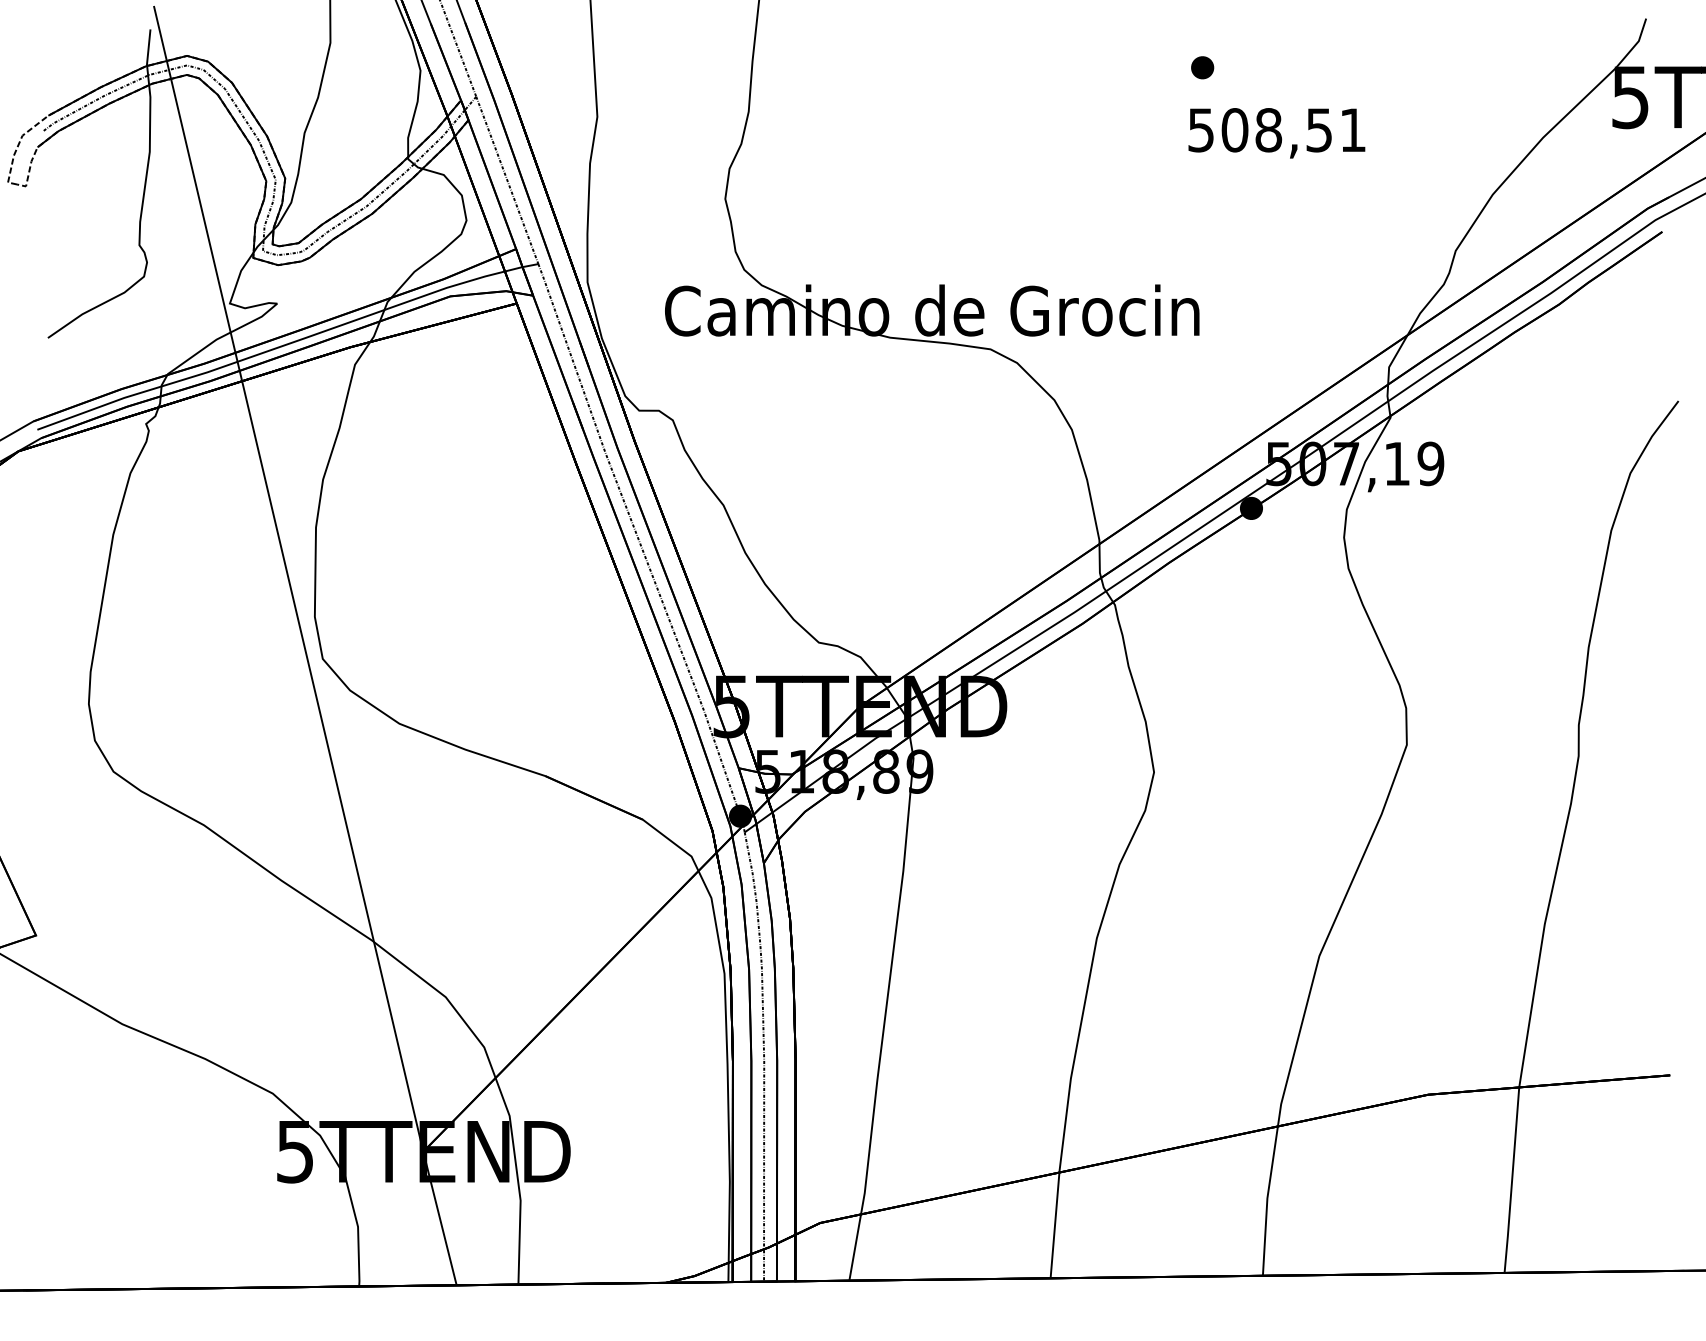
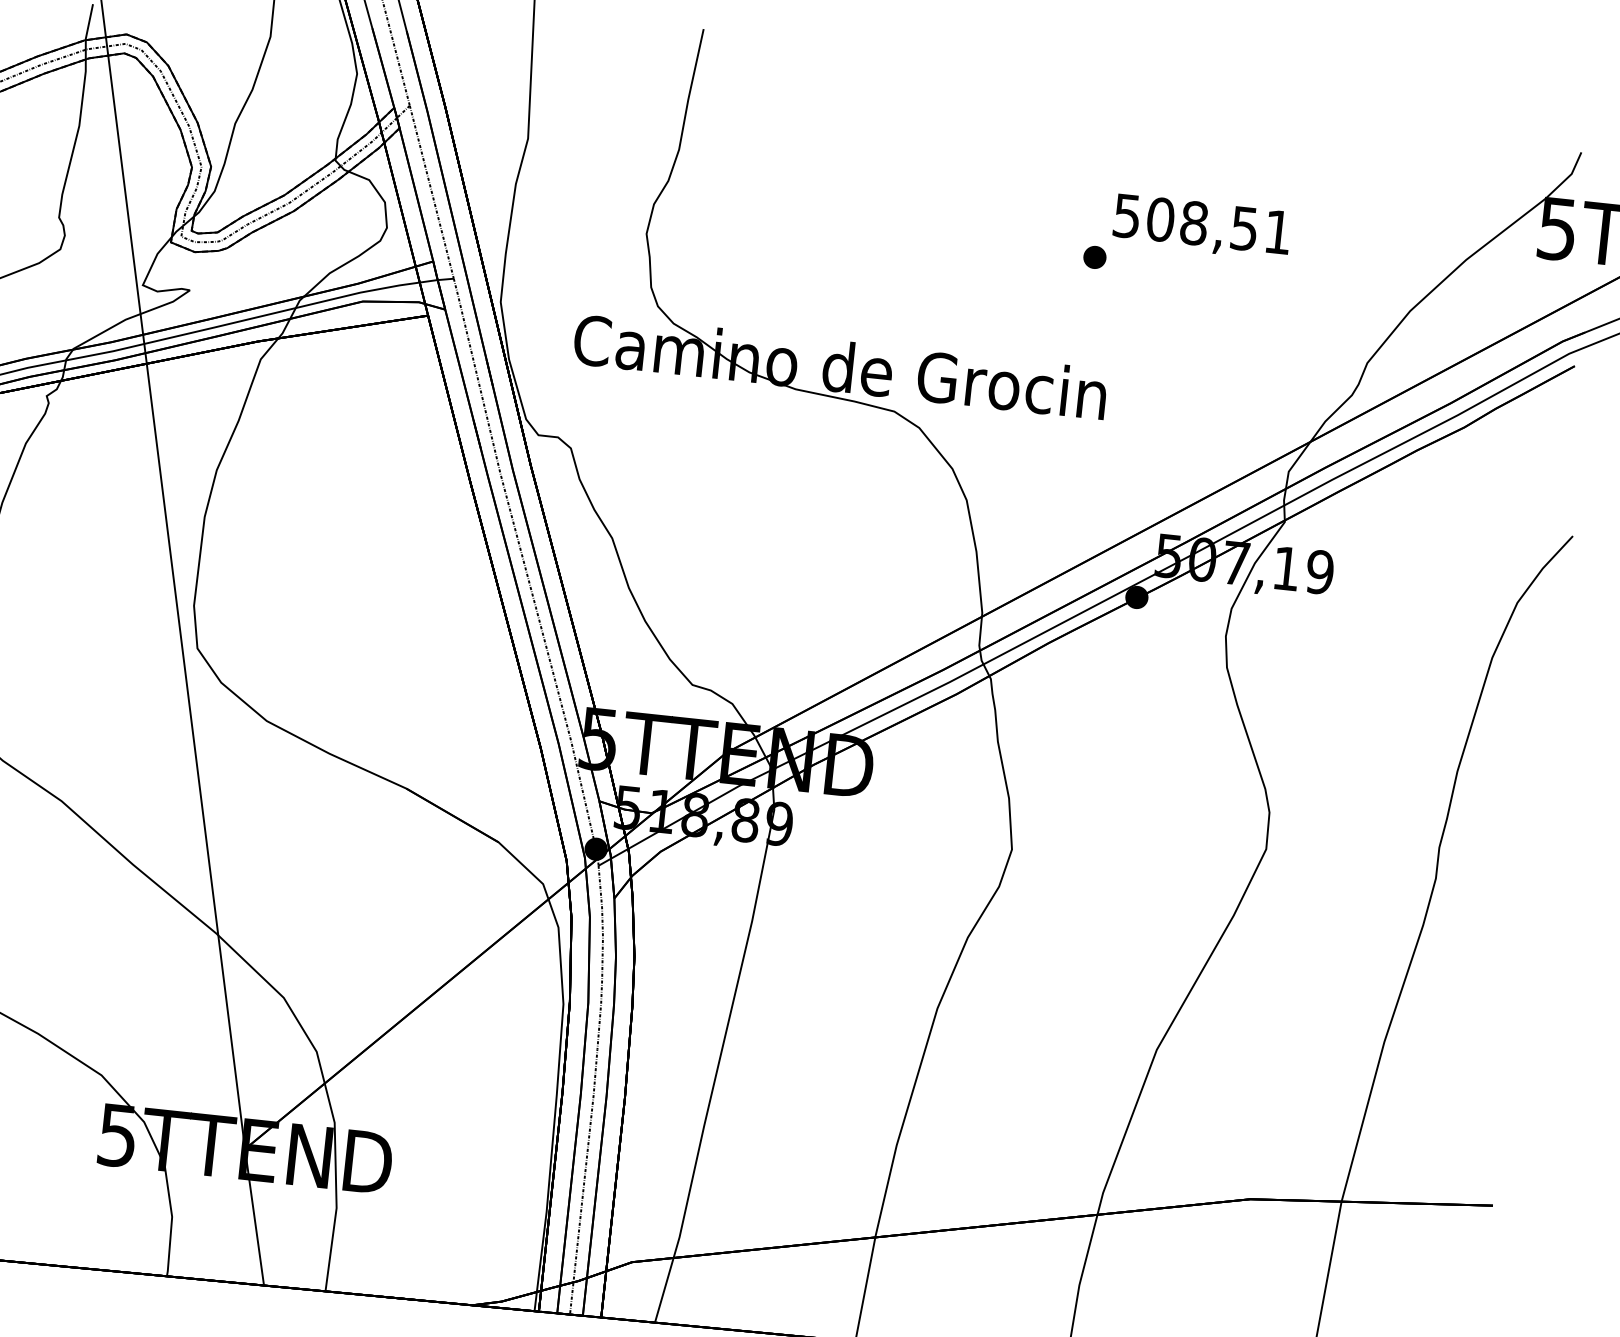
part: (1202, 67) -> (1094, 257), moved

